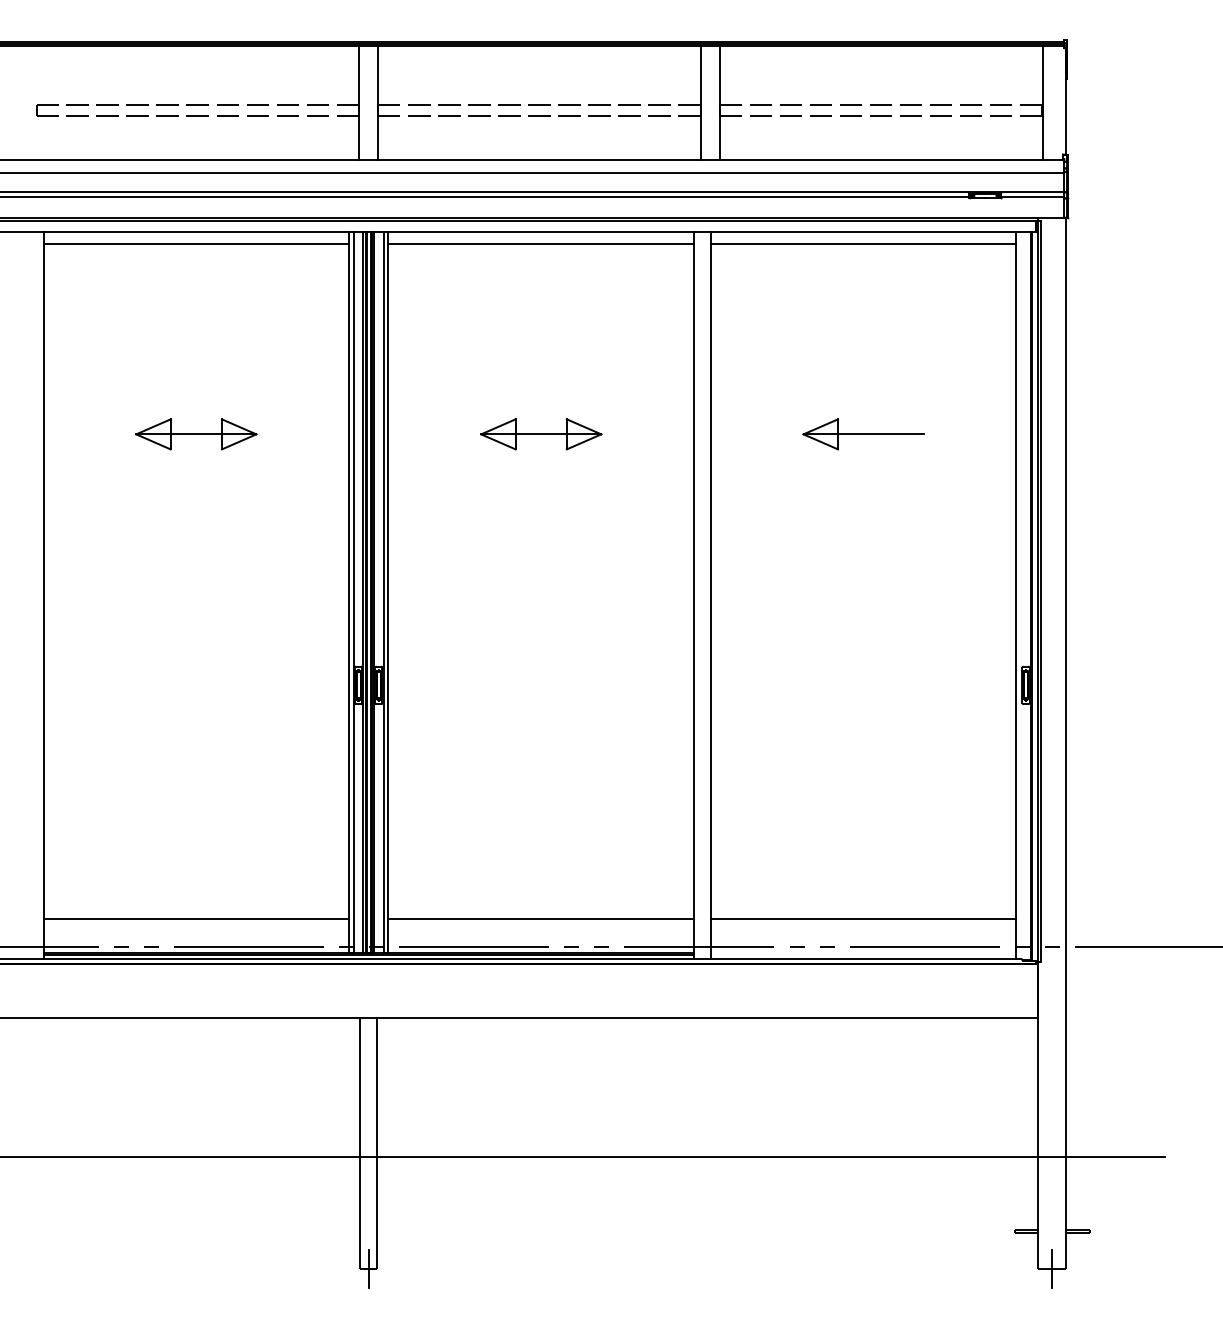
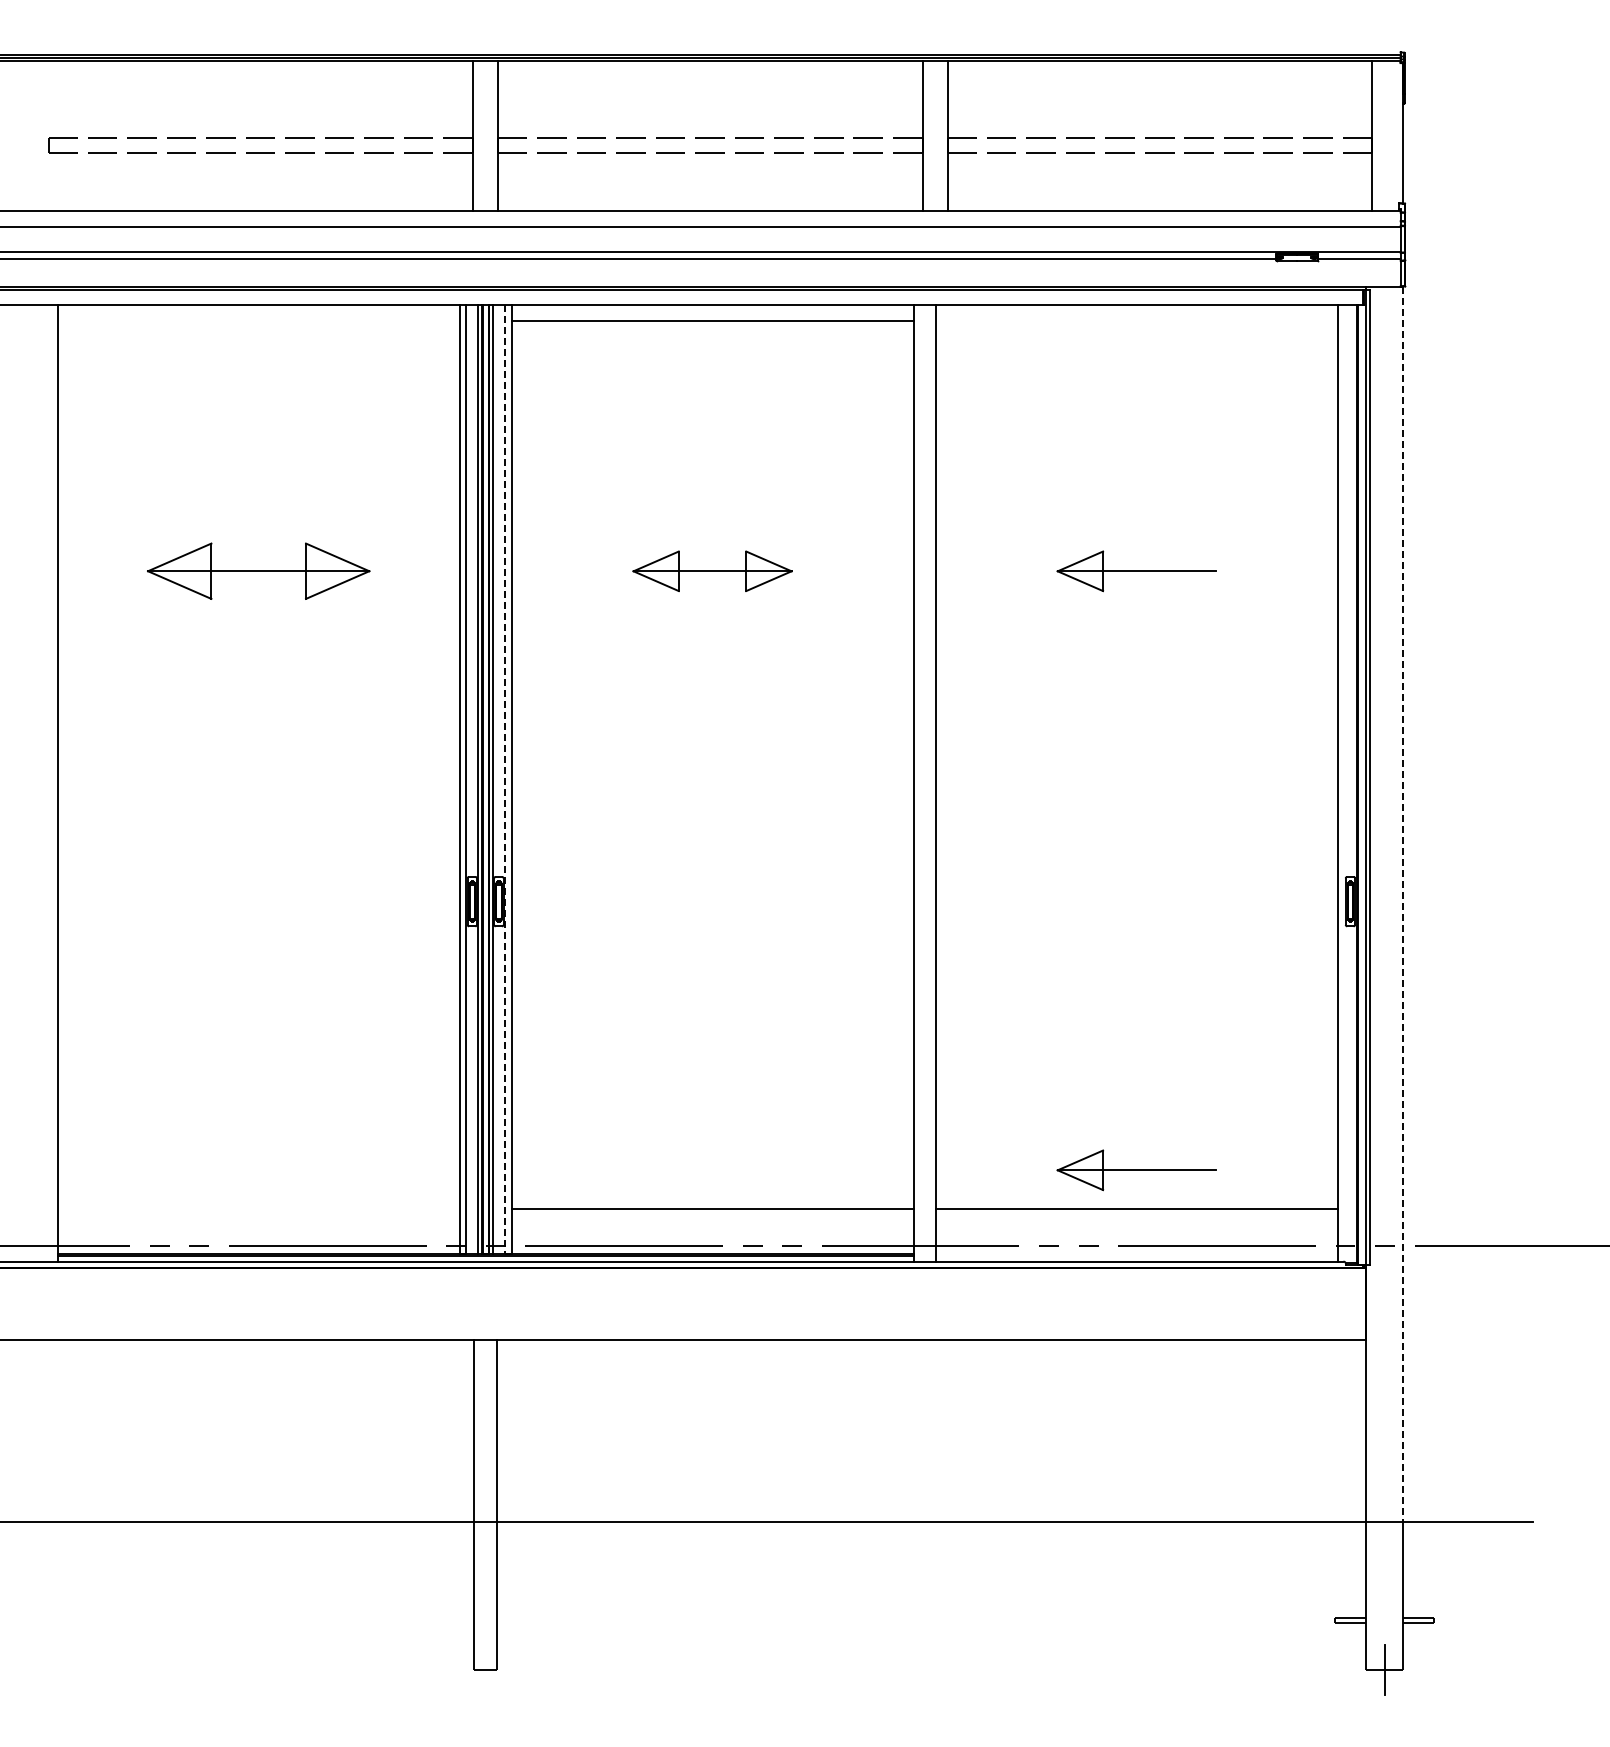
line: (196, 244) -> (258, 321), removed
line: (863, 244) -> (1136, 321), removed
part: (196, 434) -> (258, 571), size x1.4
line: (383, 592) -> (504, 779), solid -> dashed
line: (1066, 687) -> (1403, 904), solid -> dashed
part: (863, 889) -> (1136, 1170), added
line: (196, 918) -> (258, 1208), removed
line: (368, 1268) -> (485, 1669), removed

